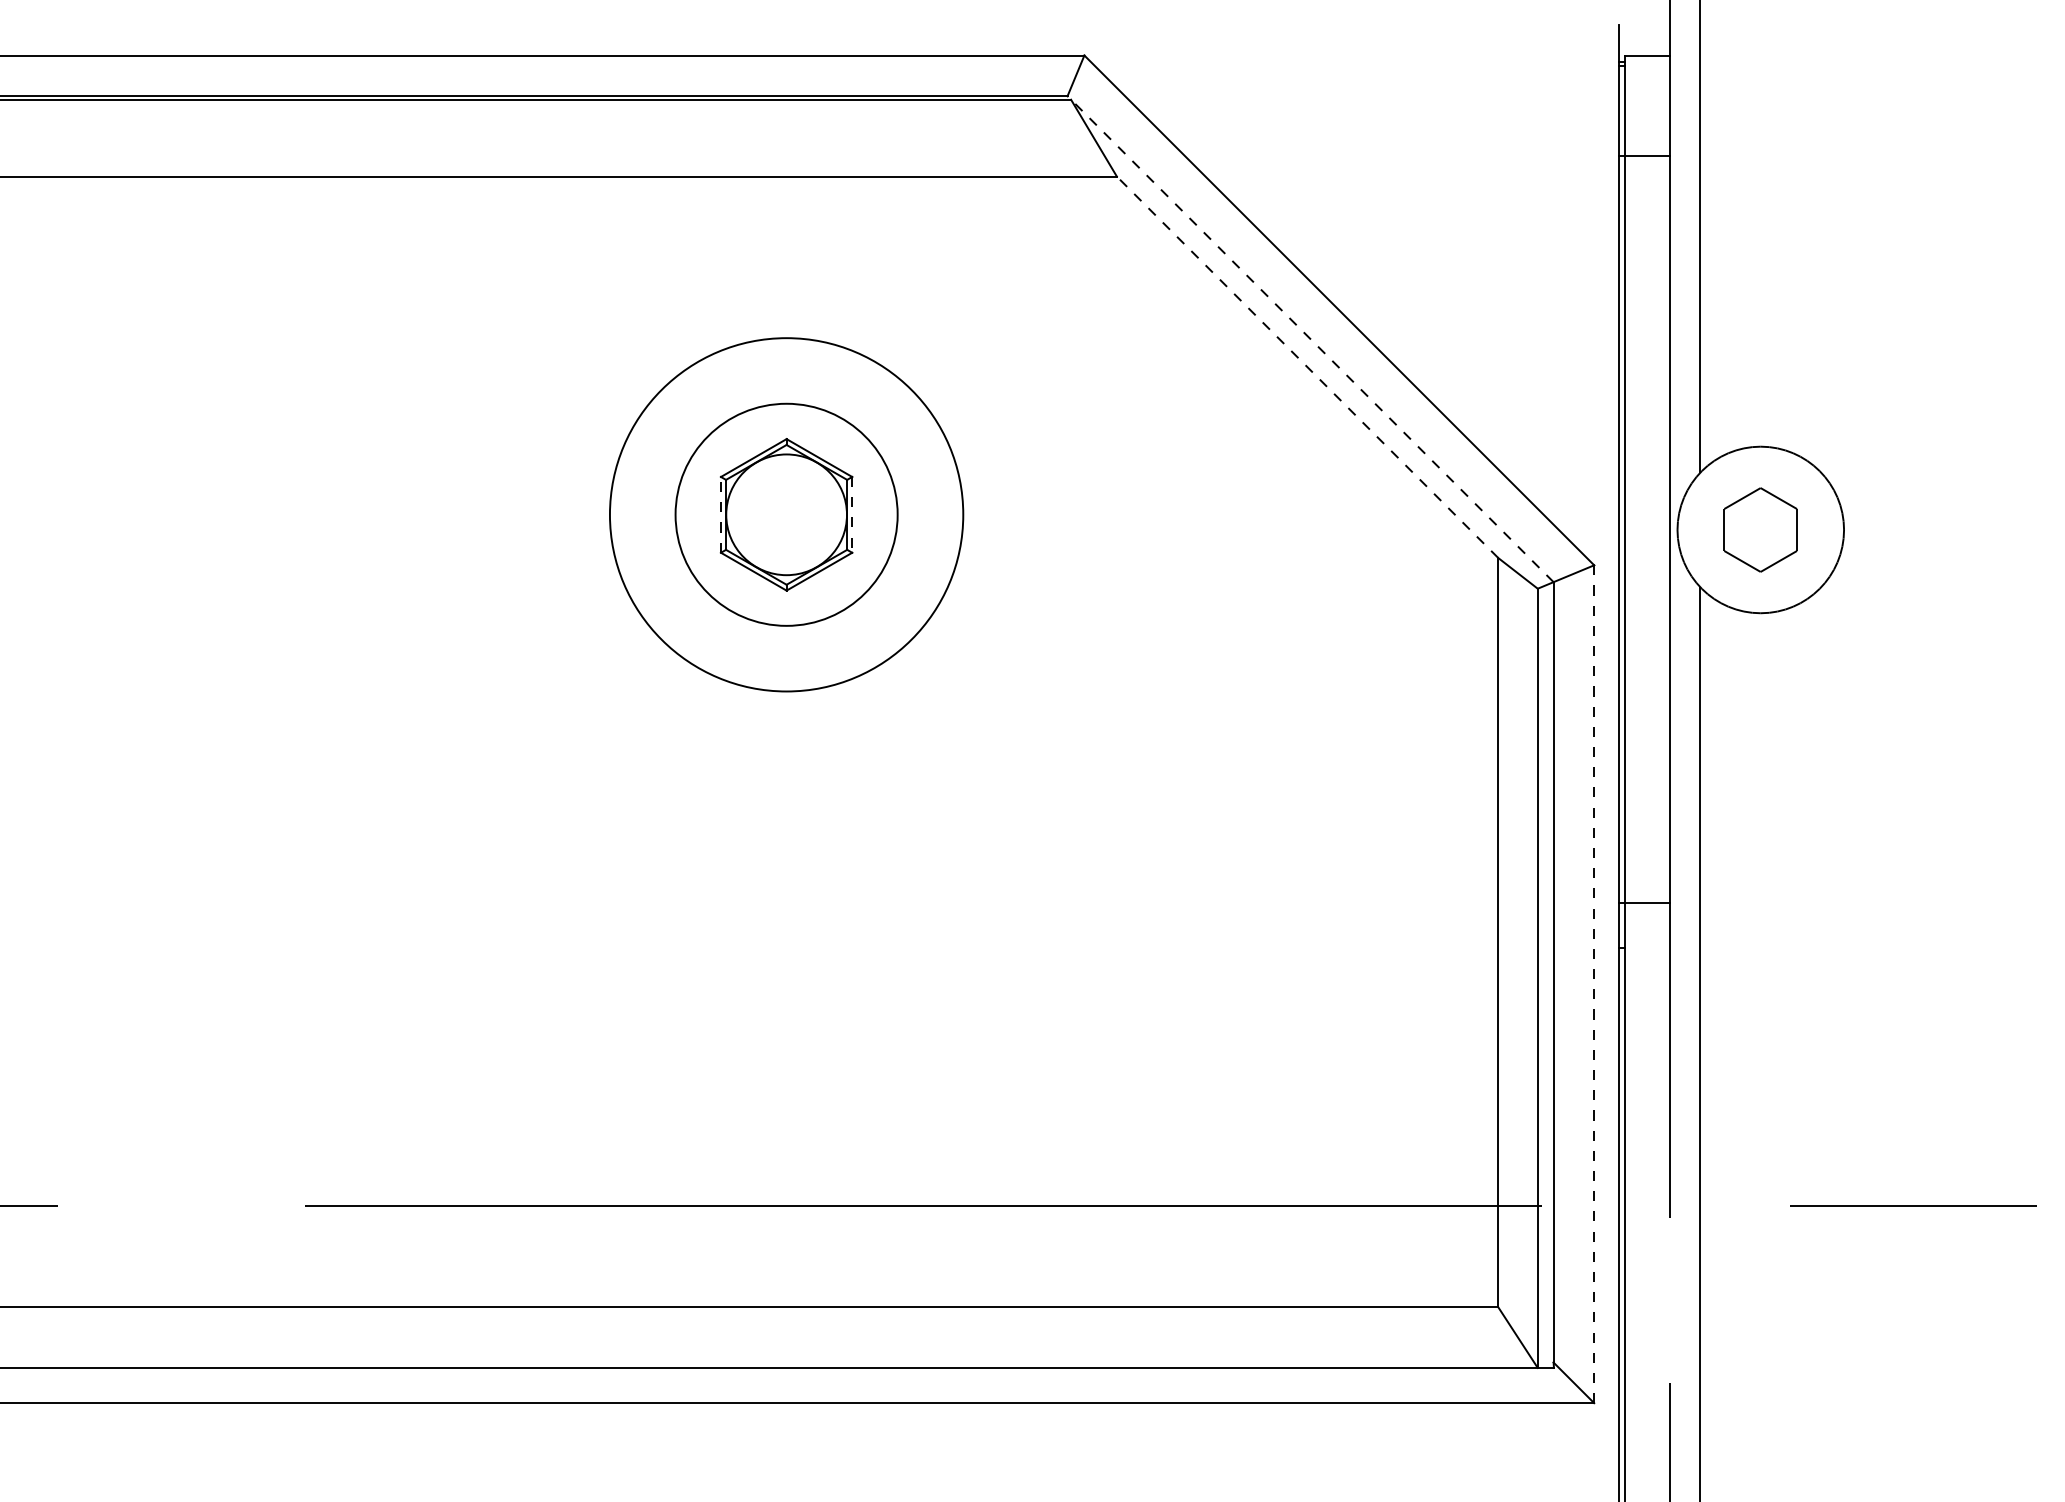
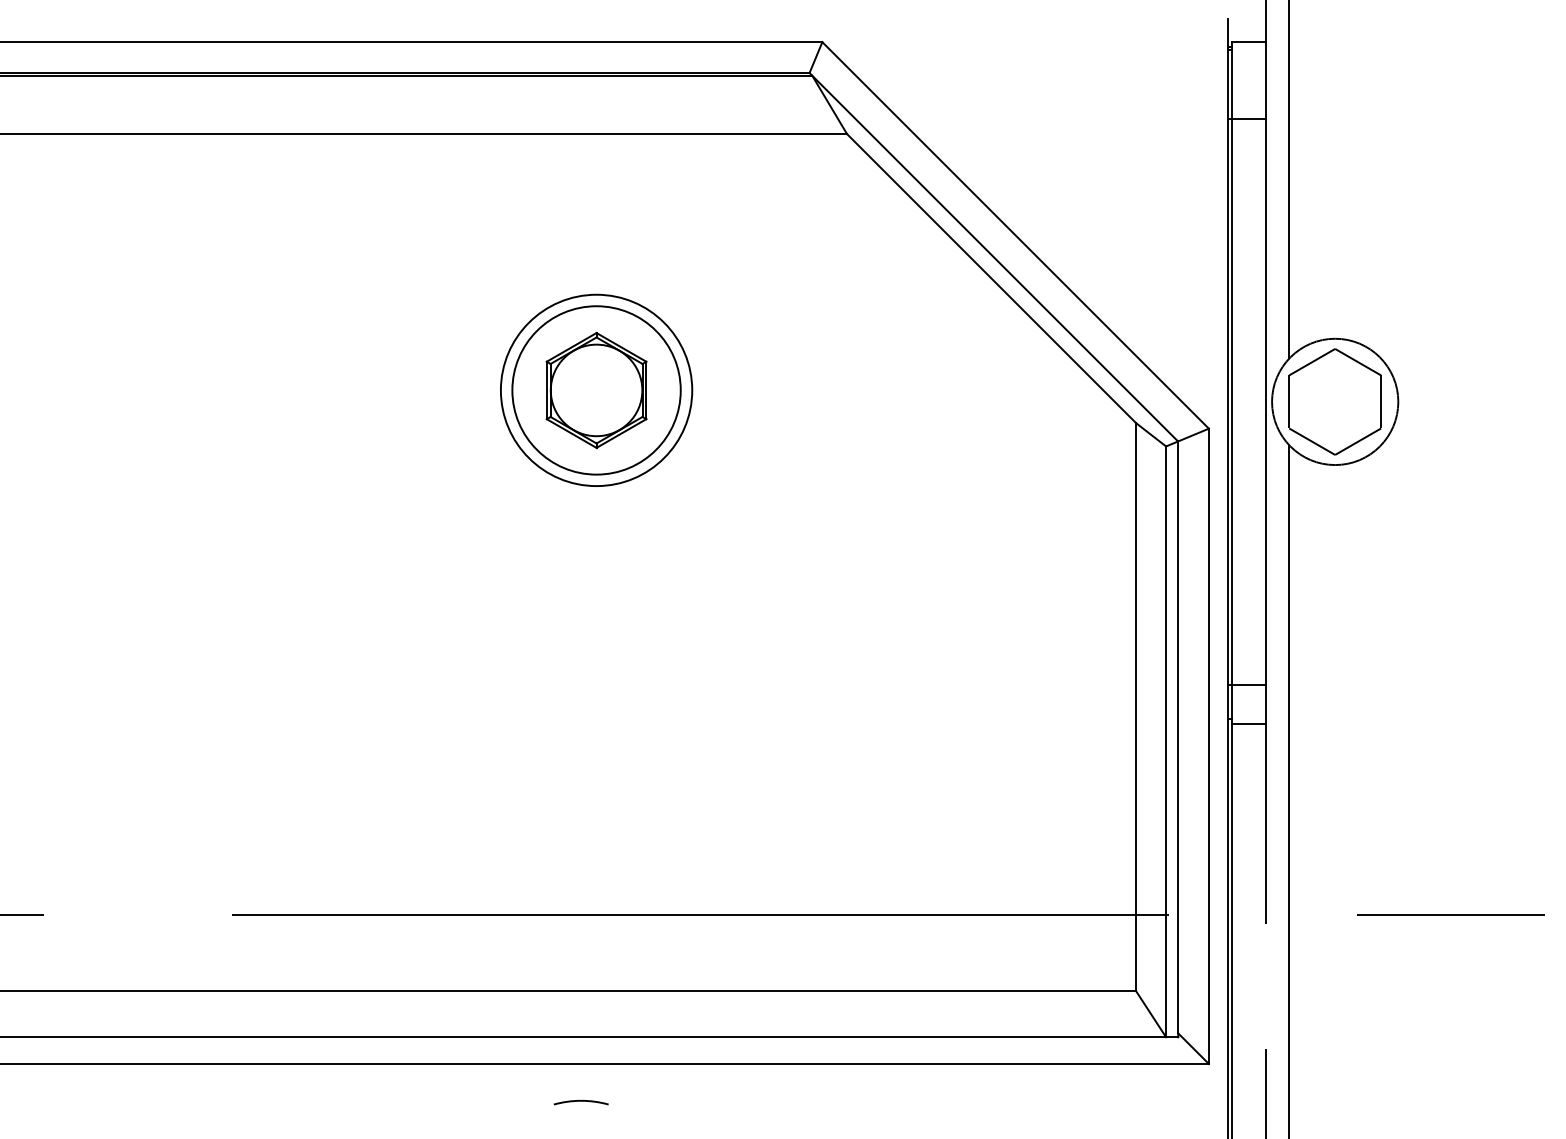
line: (1310, 339) -> (993, 257), dashed -> solid
line: (1307, 367) -> (991, 278), dashed -> solid
line: (721, 514) -> (547, 390), dashed -> solid
circle: (786, 514) -> (596, 390), size x0.71
line: (852, 514) -> (646, 390), dashed -> solid
part: (1760, 529) -> (1334, 401), size x1.67
line: (1646, 954) -> (1248, 723), added
line: (1594, 984) -> (1209, 746), dashed -> solid
curve: (766, 1452) -> (581, 1101), added

